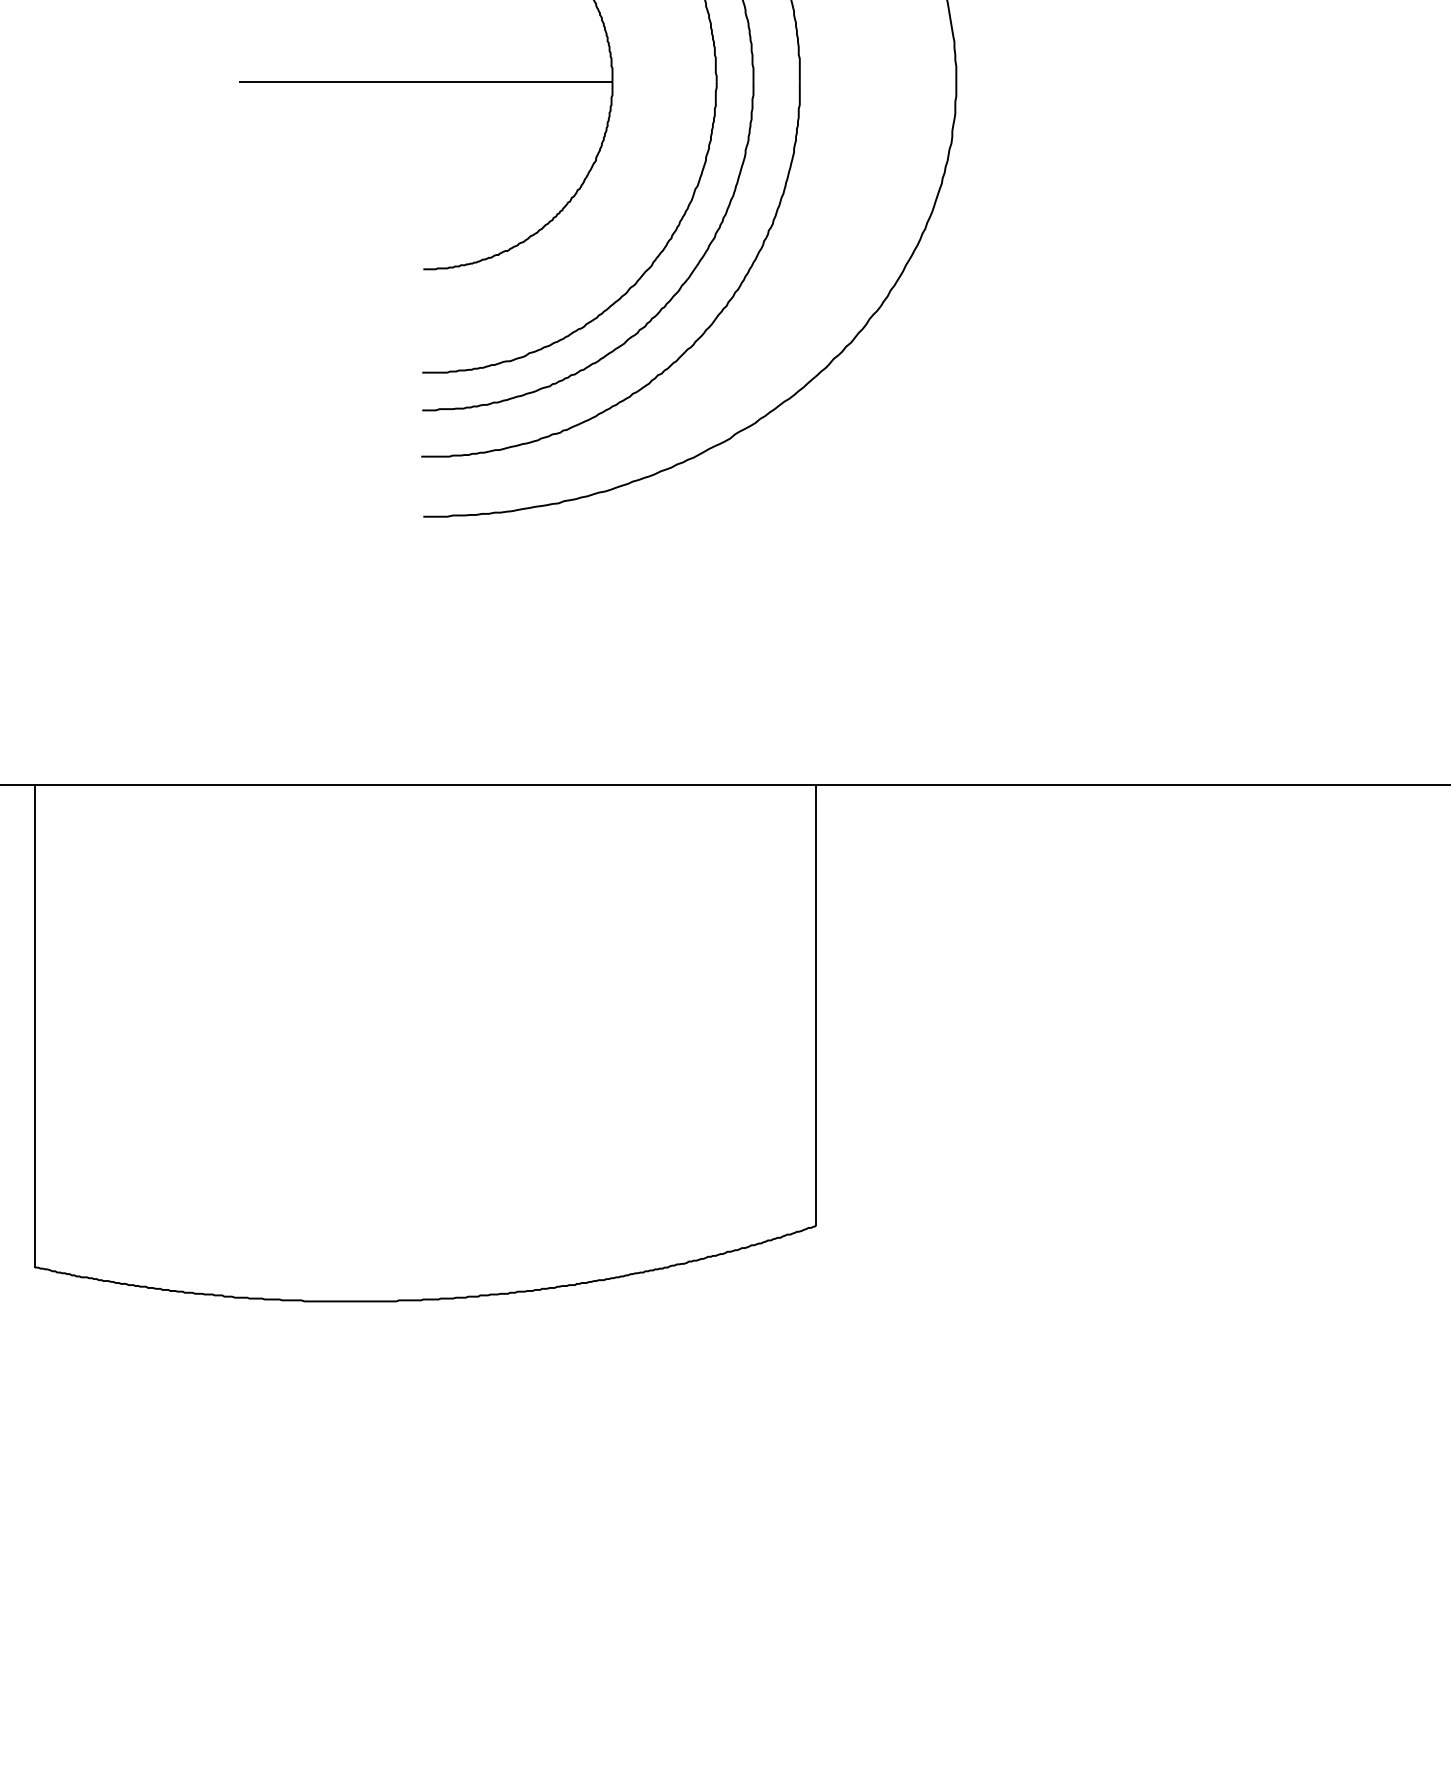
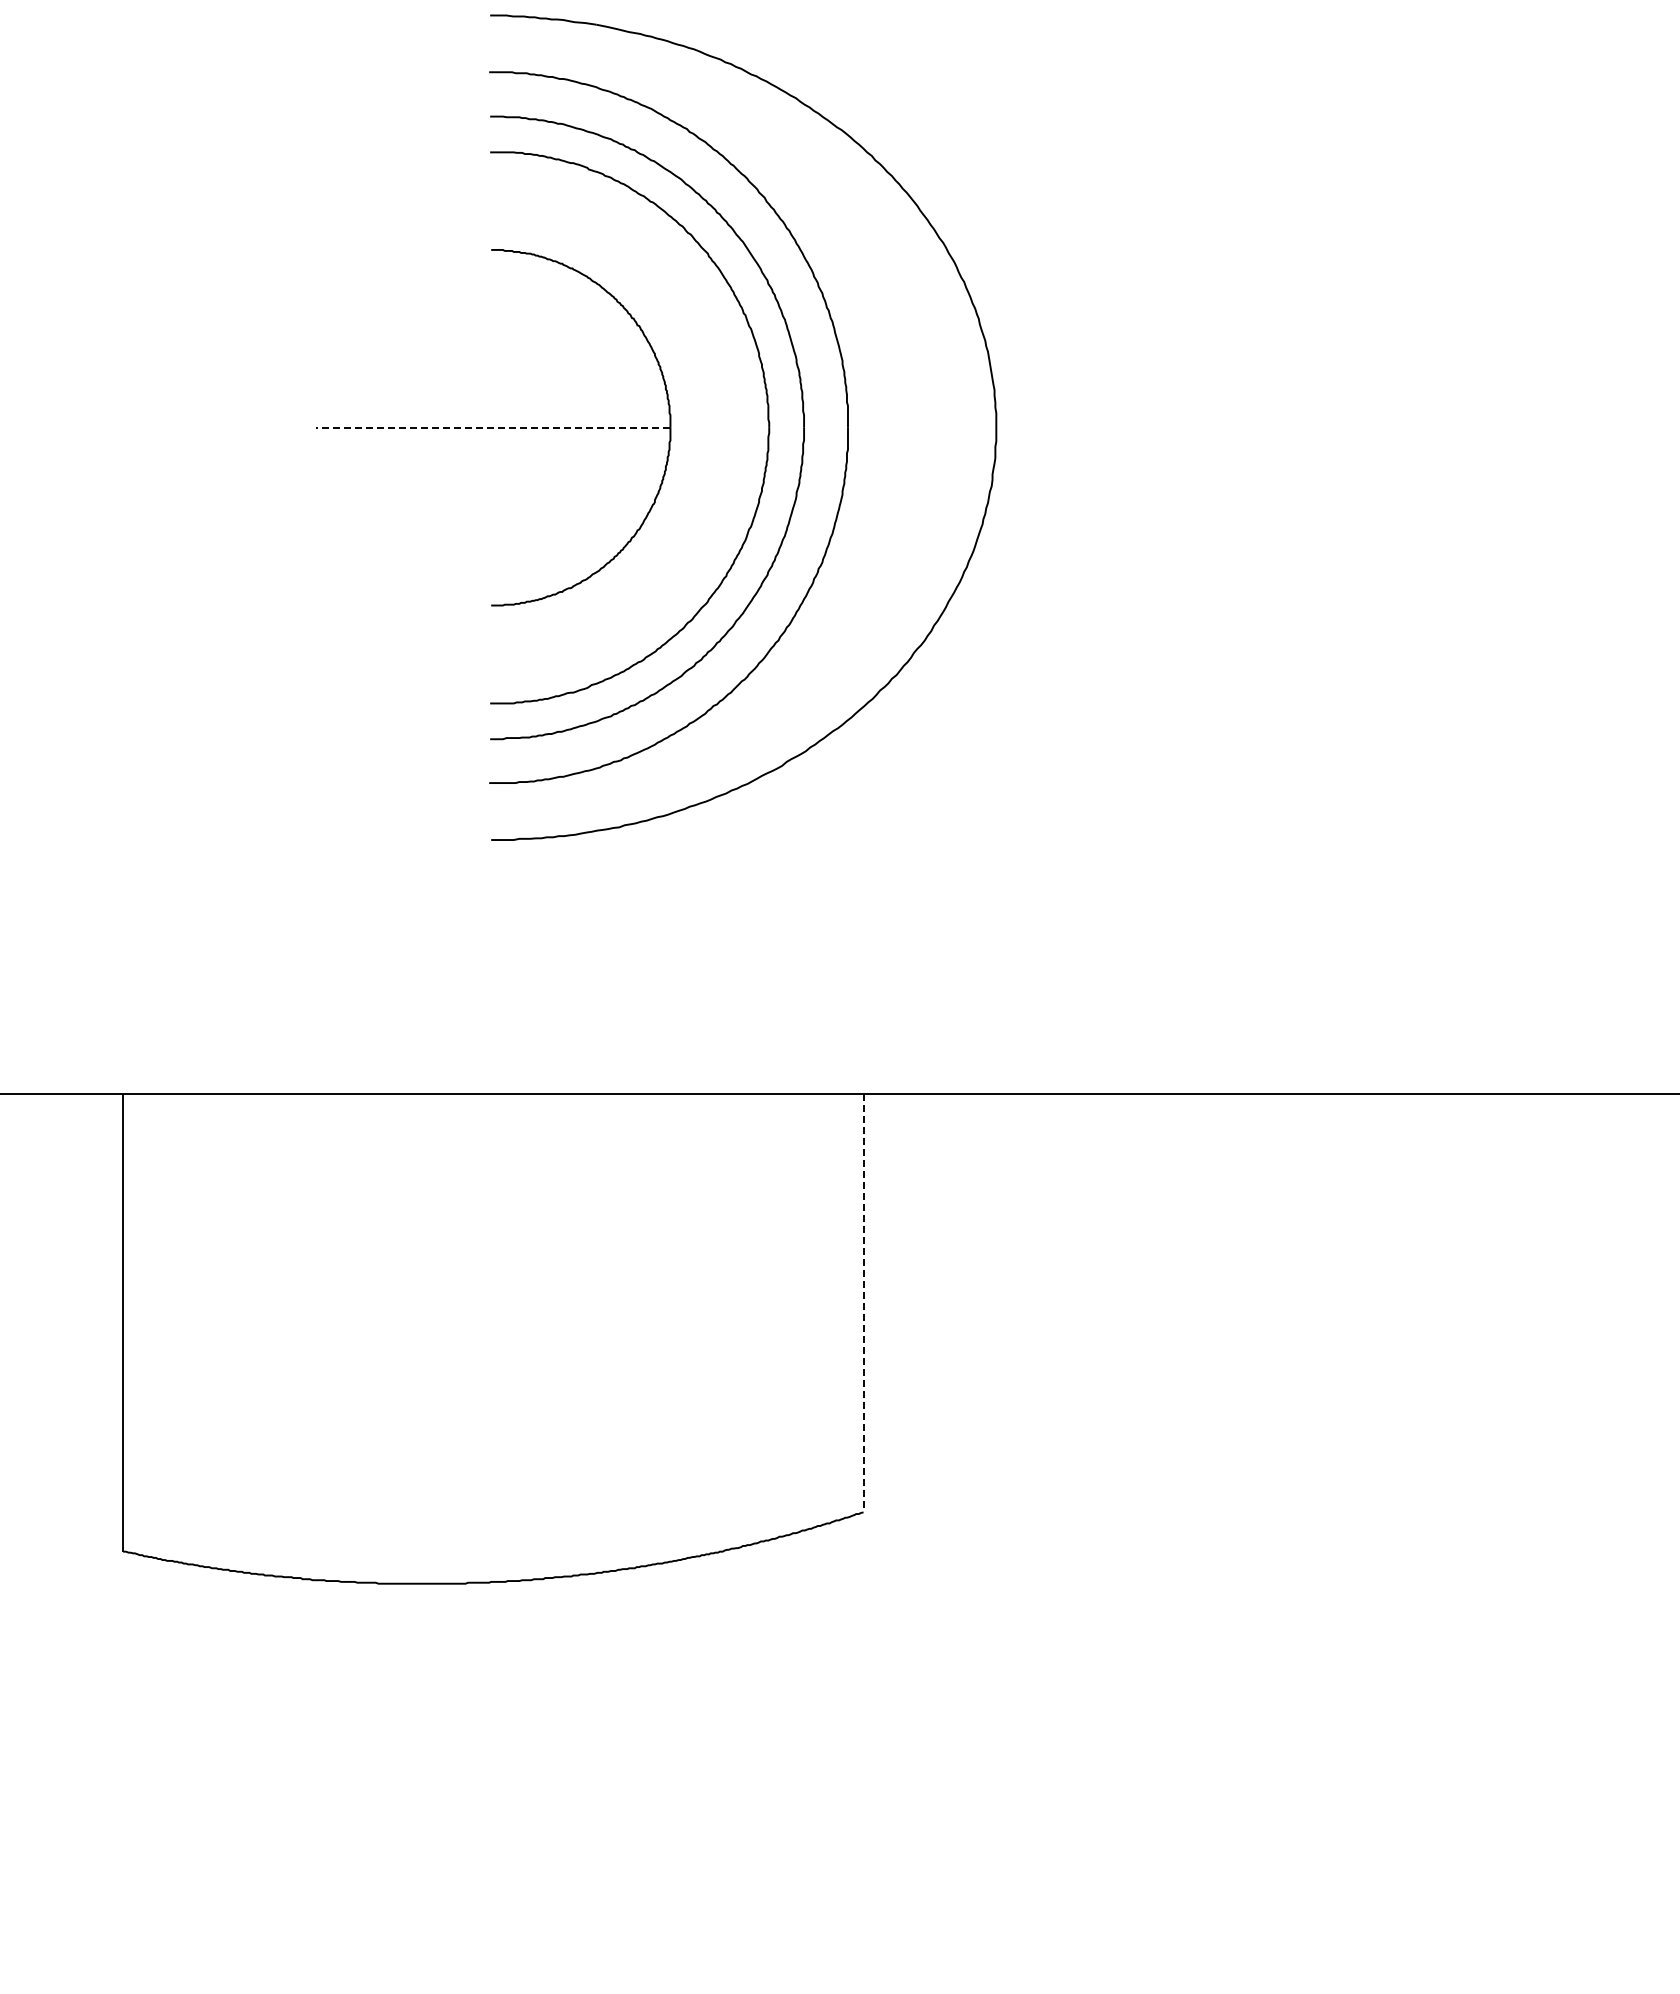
line: (424, 81) -> (492, 427), solid -> dashed
line: (816, 1005) -> (863, 1303), solid -> dashed

